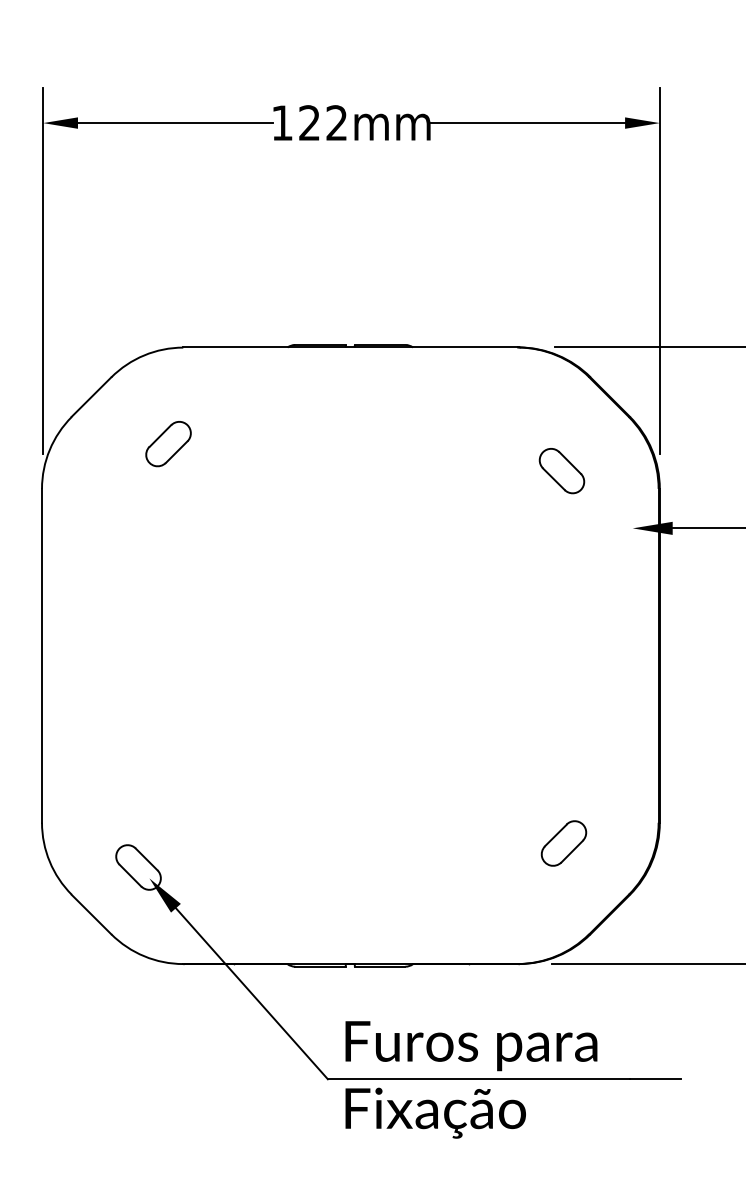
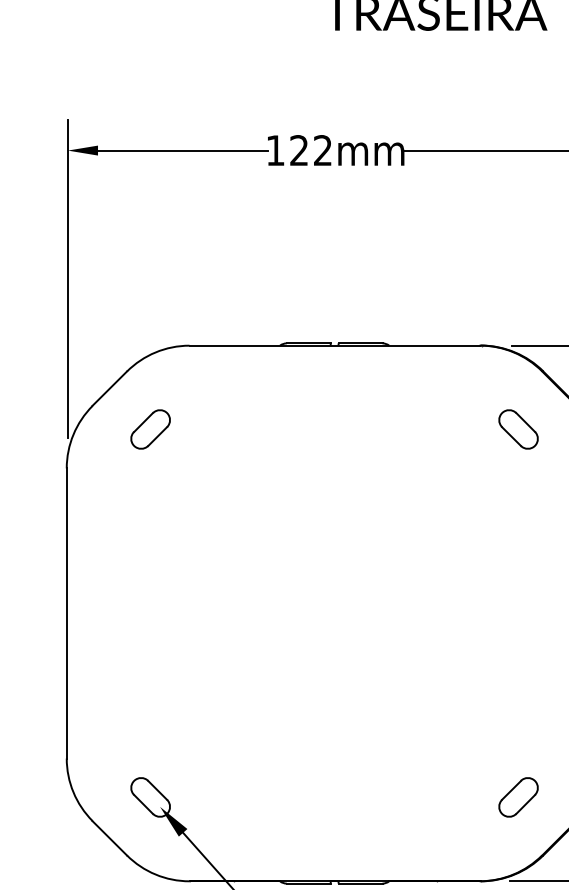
part: (168, 444) -> (150, 429), moved
part: (561, 471) -> (518, 429), moved
part: (563, 843) -> (518, 797), moved

